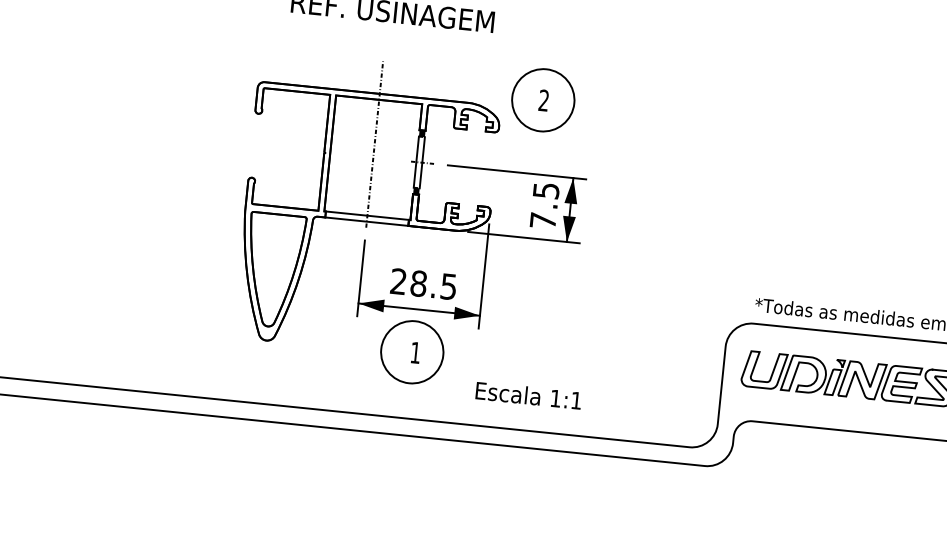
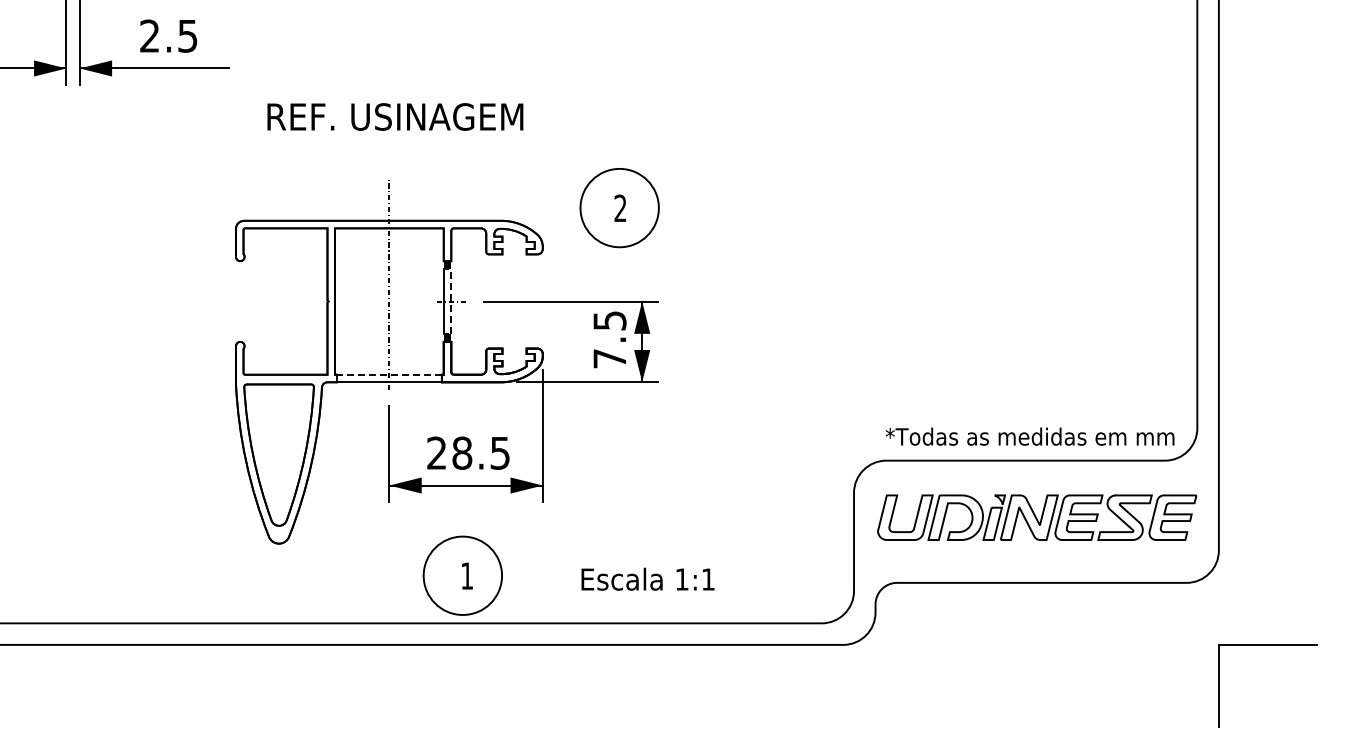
part: (543, 100) -> (619, 208), moved
line: (422, 162) -> (451, 301), solid -> dashed
line: (366, 215) -> (388, 374), solid -> dashed
part: (412, 352) -> (462, 575), moved
text: (528, 395) -> (647, 578), moved

